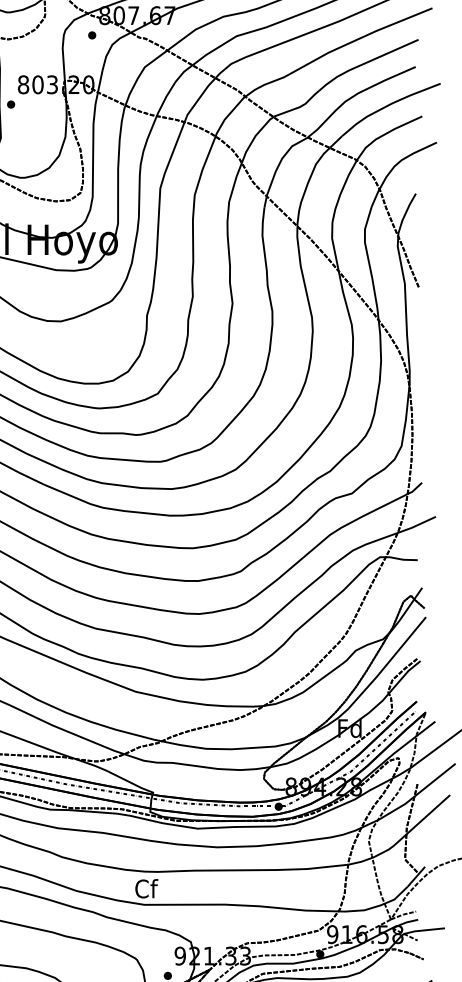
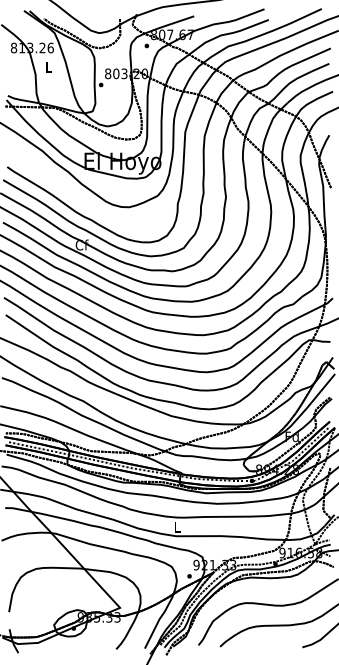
text: (146, 887) -> (177, 526), Cf -> L

